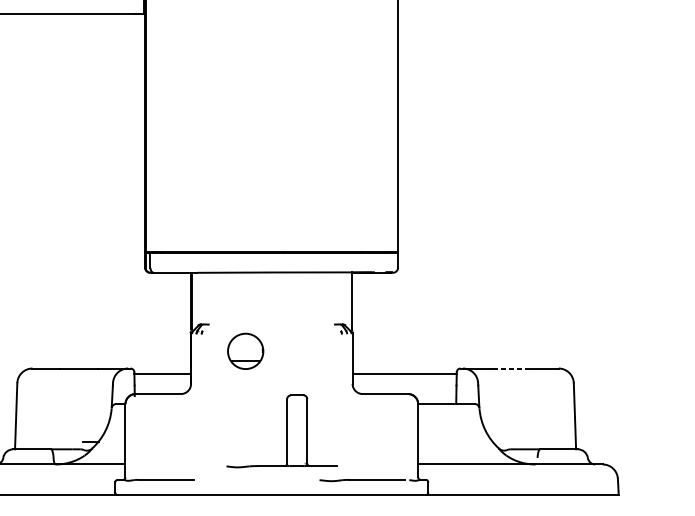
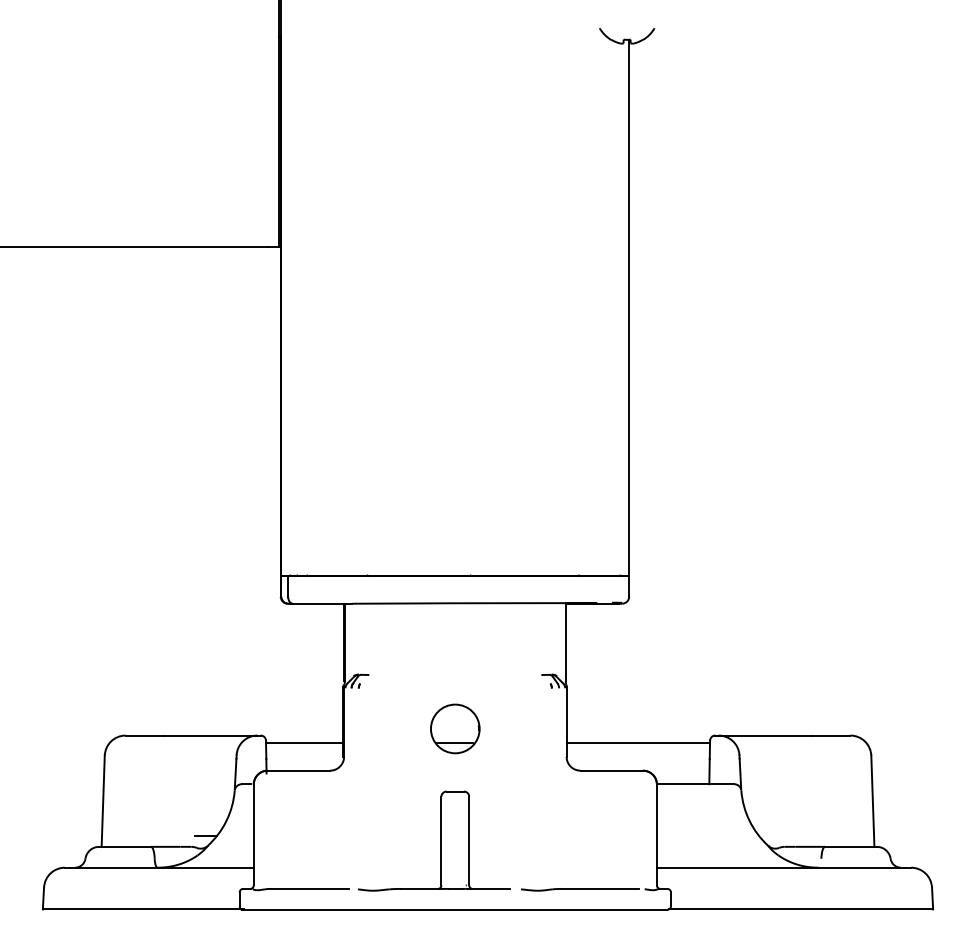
part: (245, 351) -> (455, 728), moved
line: (512, 368) -> (786, 735), dashed -> solid
part: (282, 430) -> (434, 840), moved

